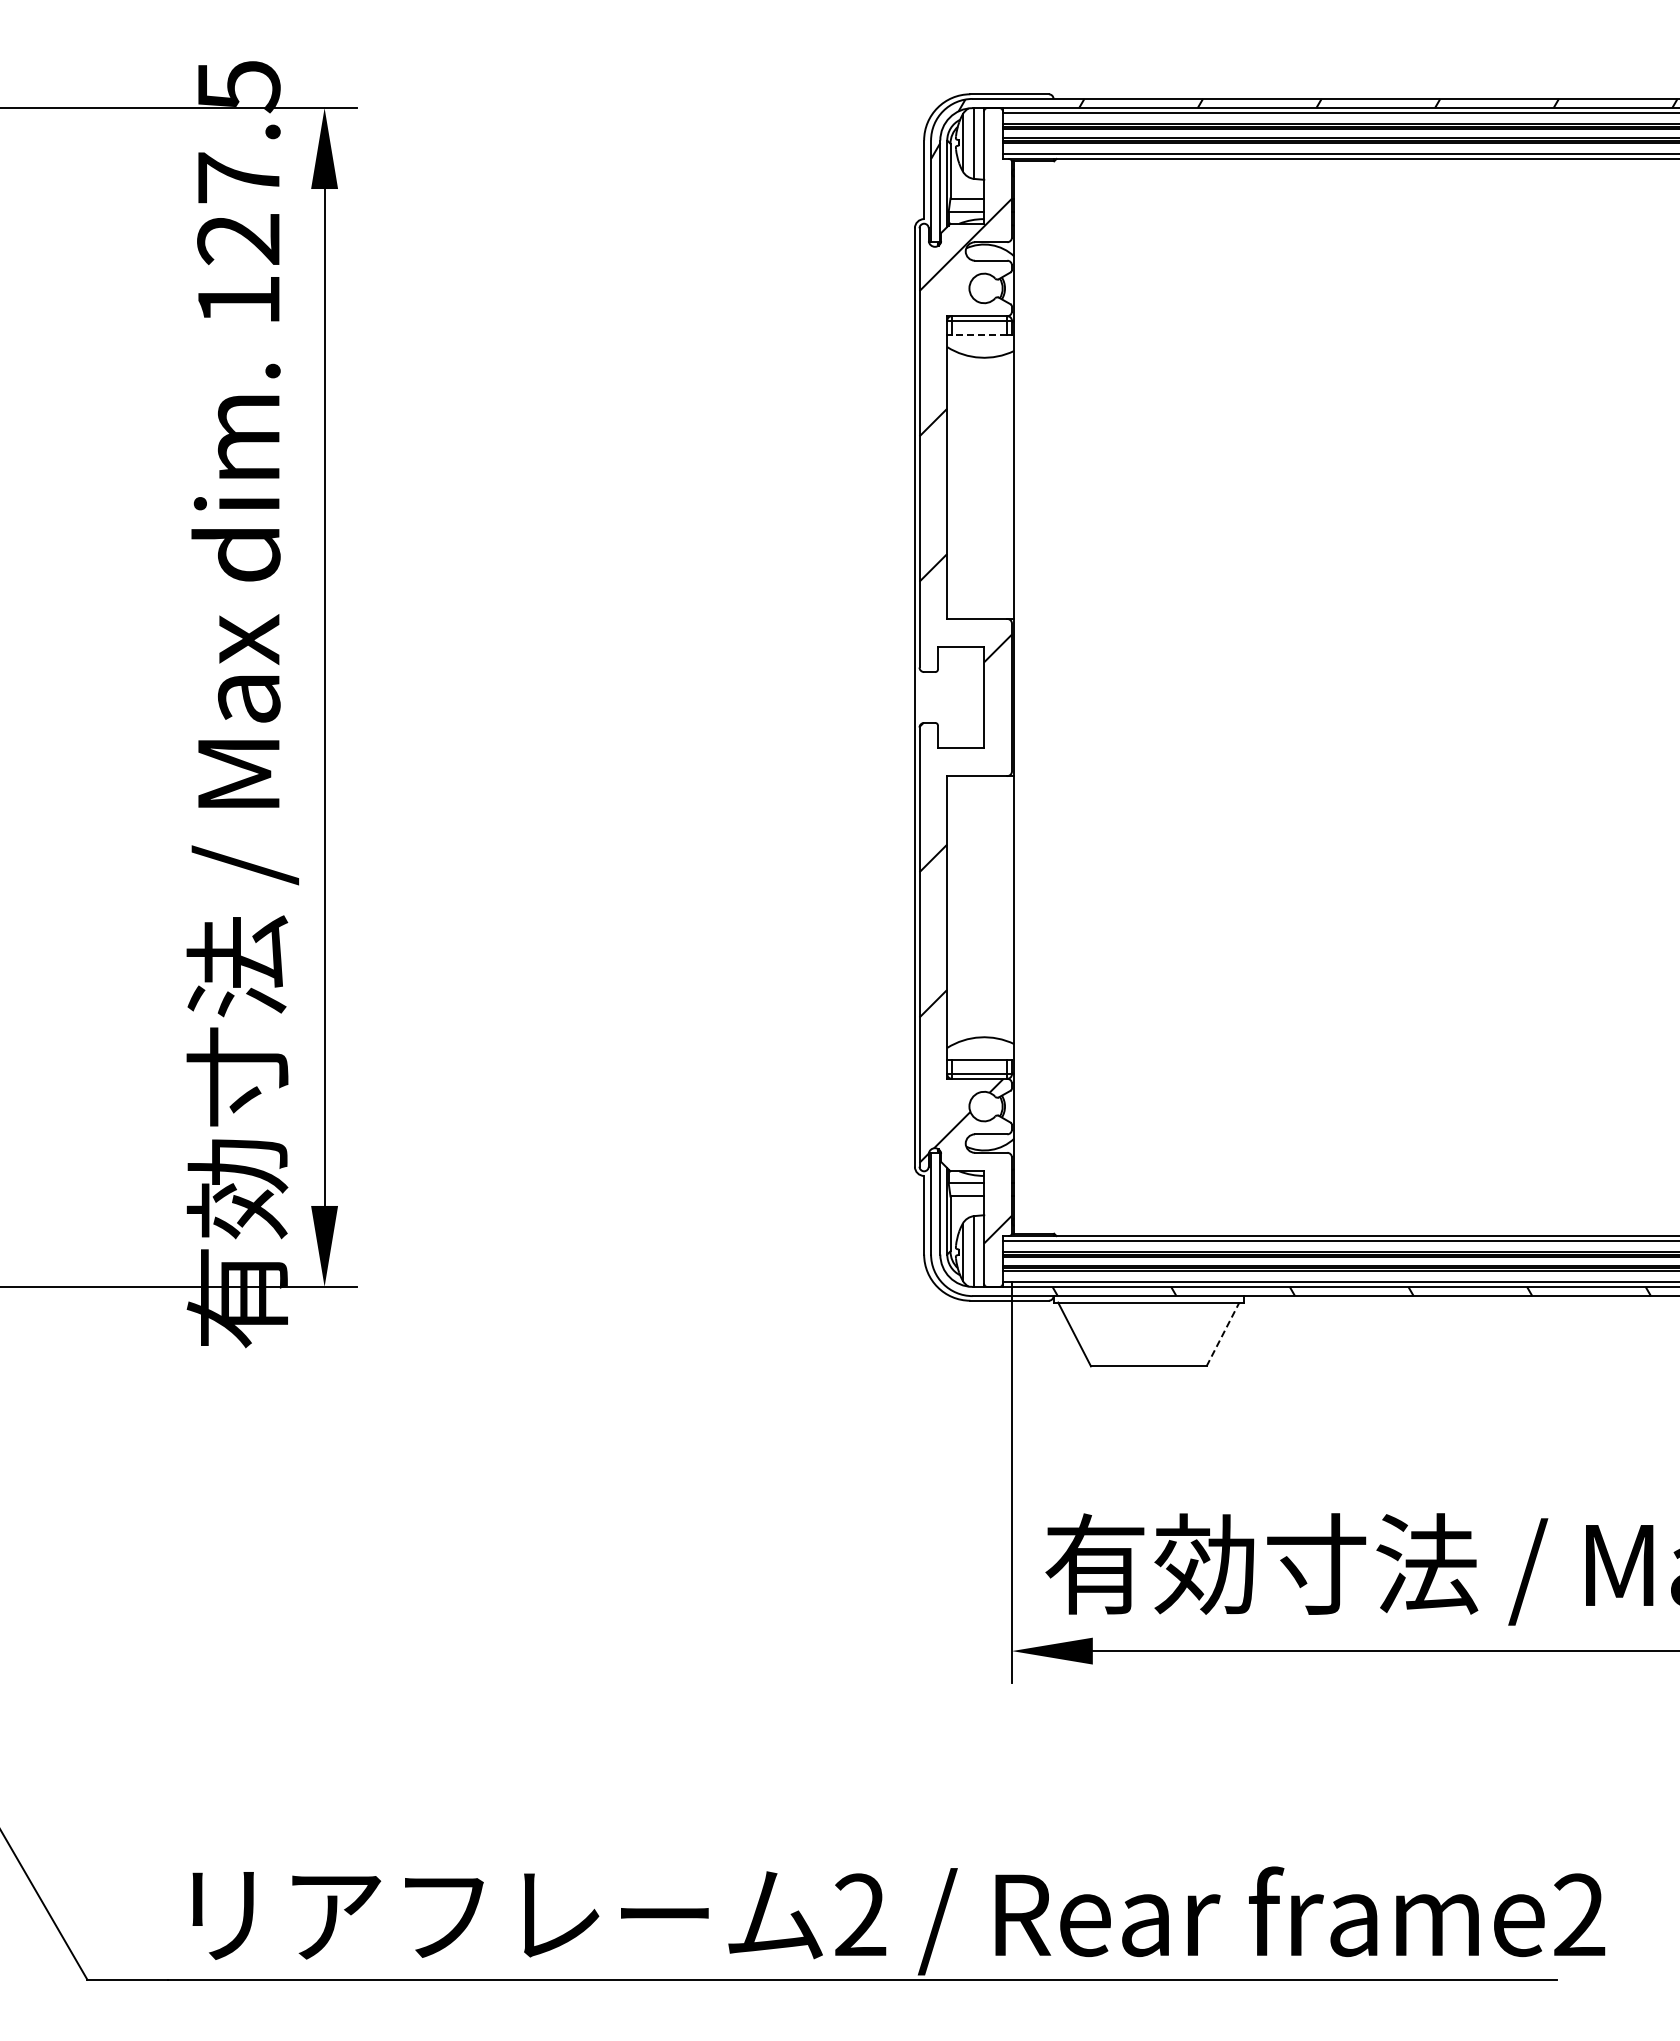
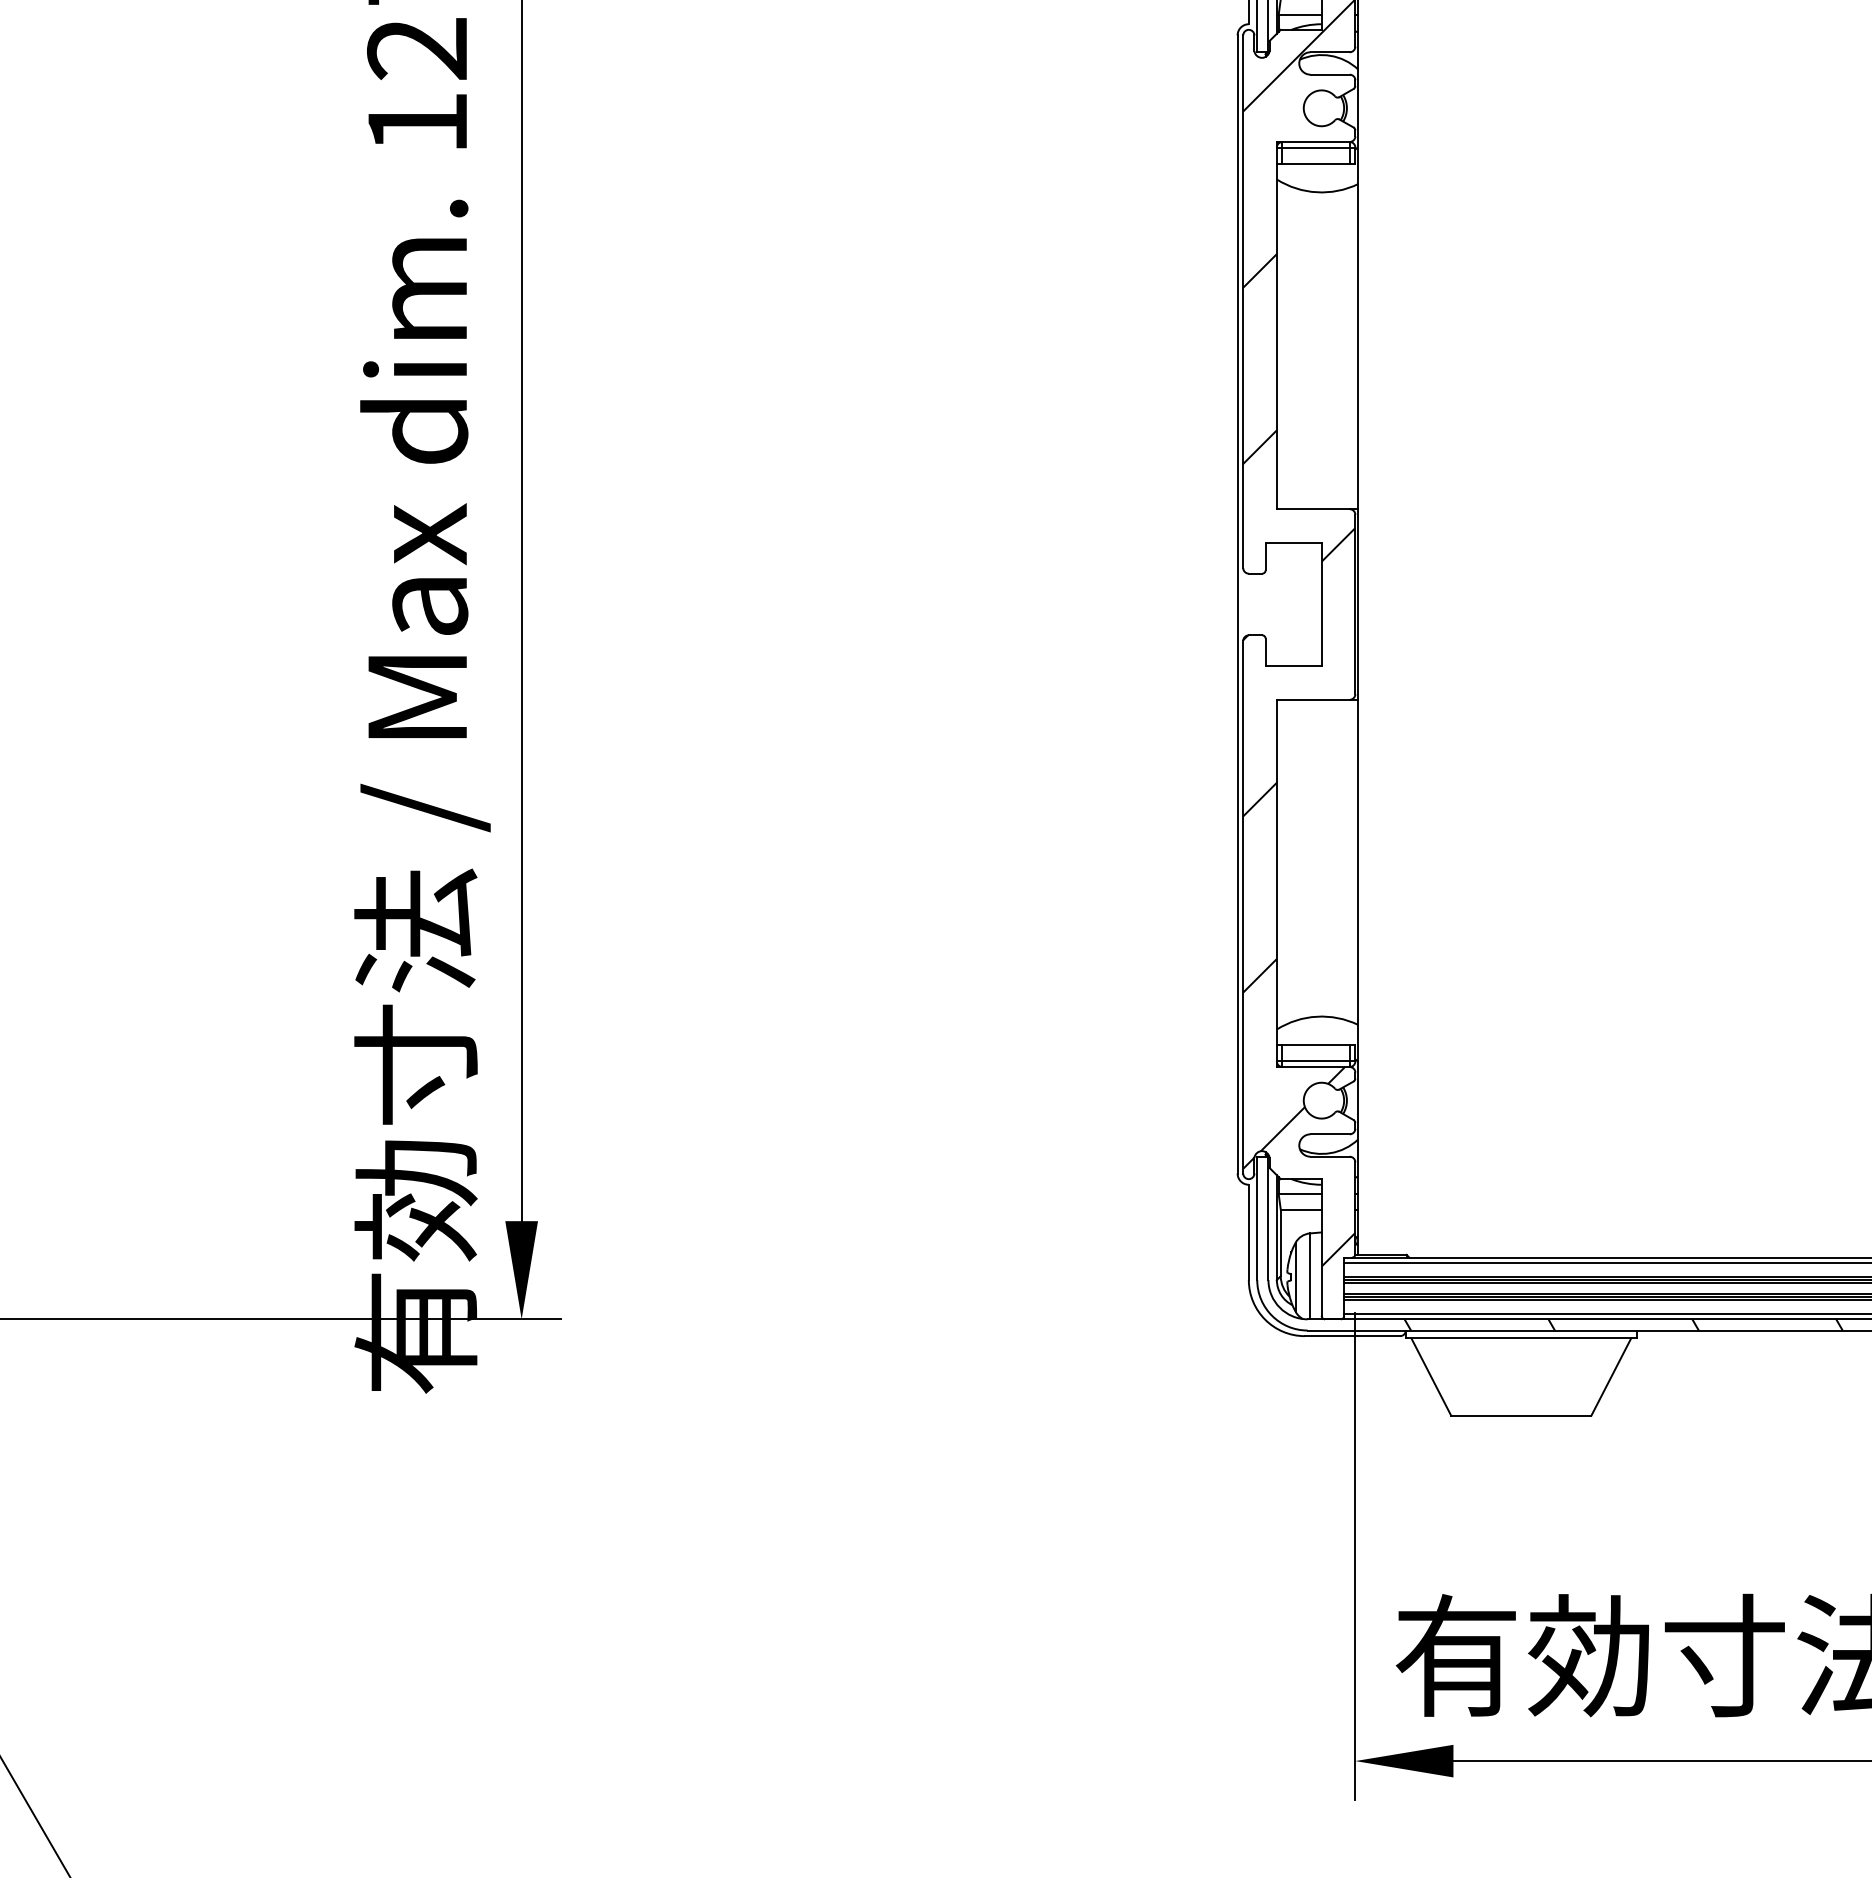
line: (979, 334) -> (1315, 164), dashed -> solid
line: (1222, 1334) -> (1610, 1377), dashed -> solid

